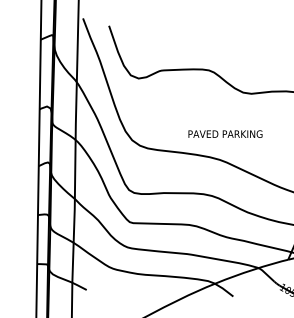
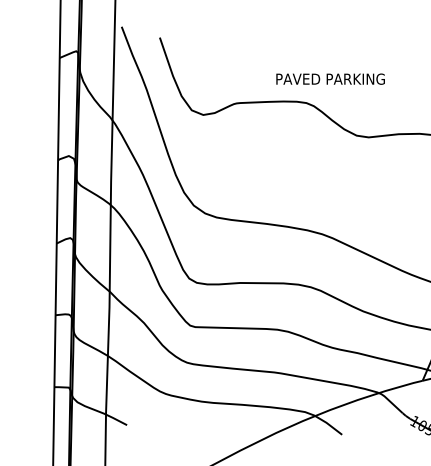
text: (225, 133) -> (330, 78), moved

